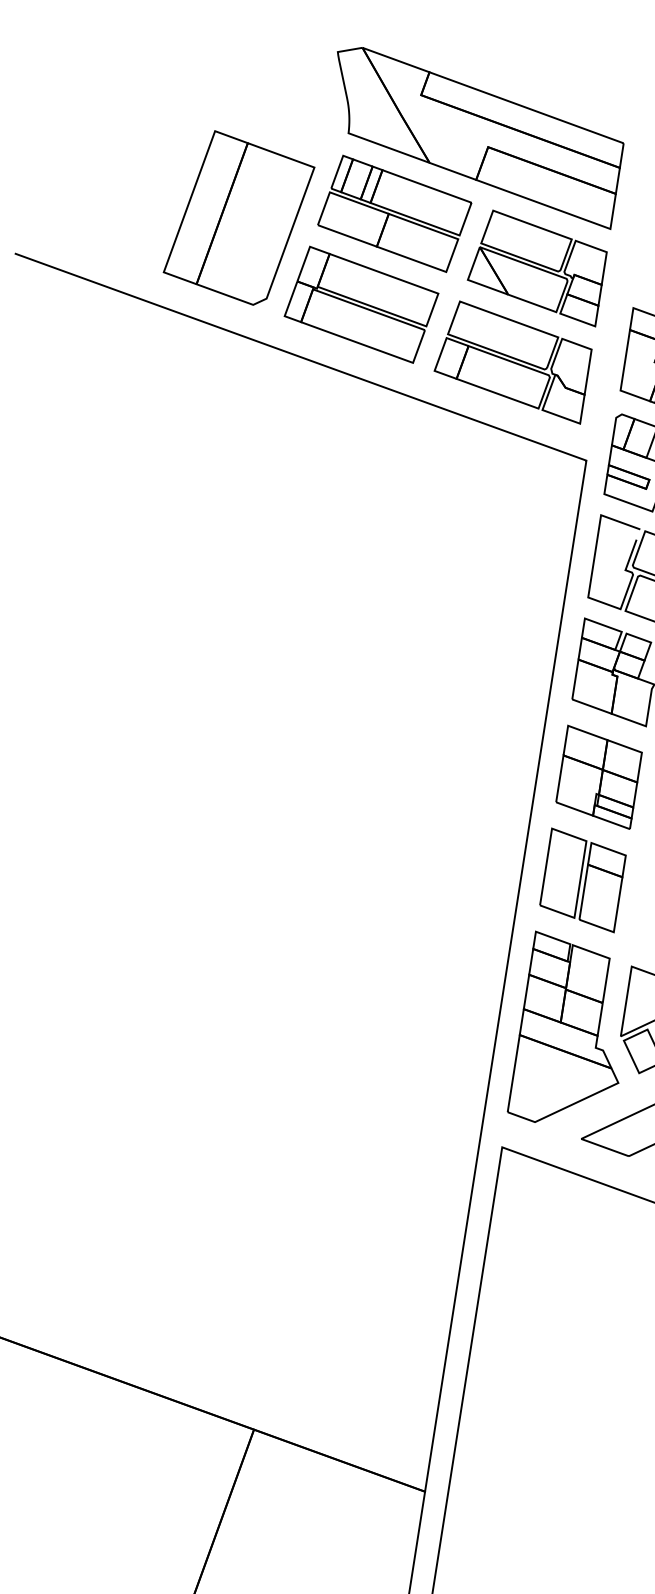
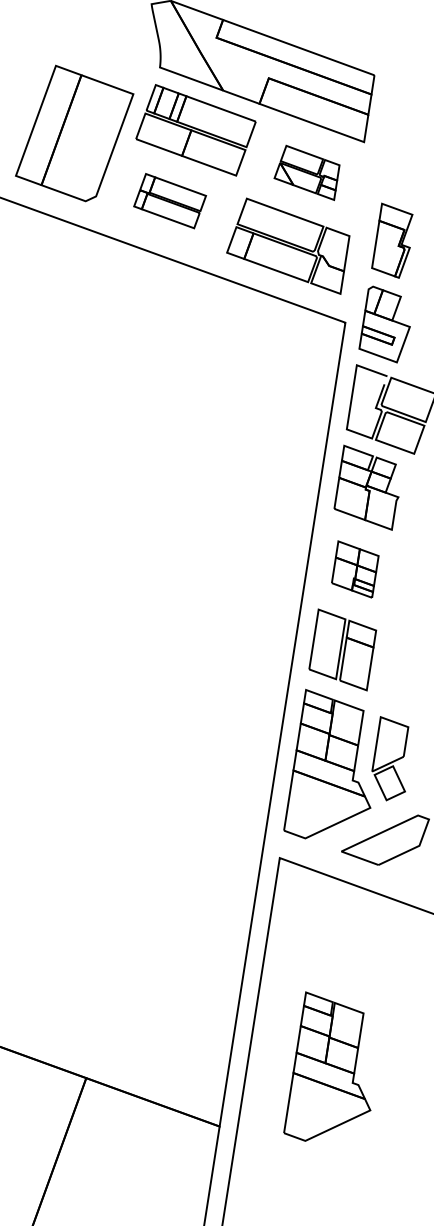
part: (536, 268) -> (306, 172), size x0.6
part: (361, 304) -> (170, 200), size x0.6
part: (598, 776) -> (354, 568), size x0.7
part: (562, 1414) -> (326, 1066), added

